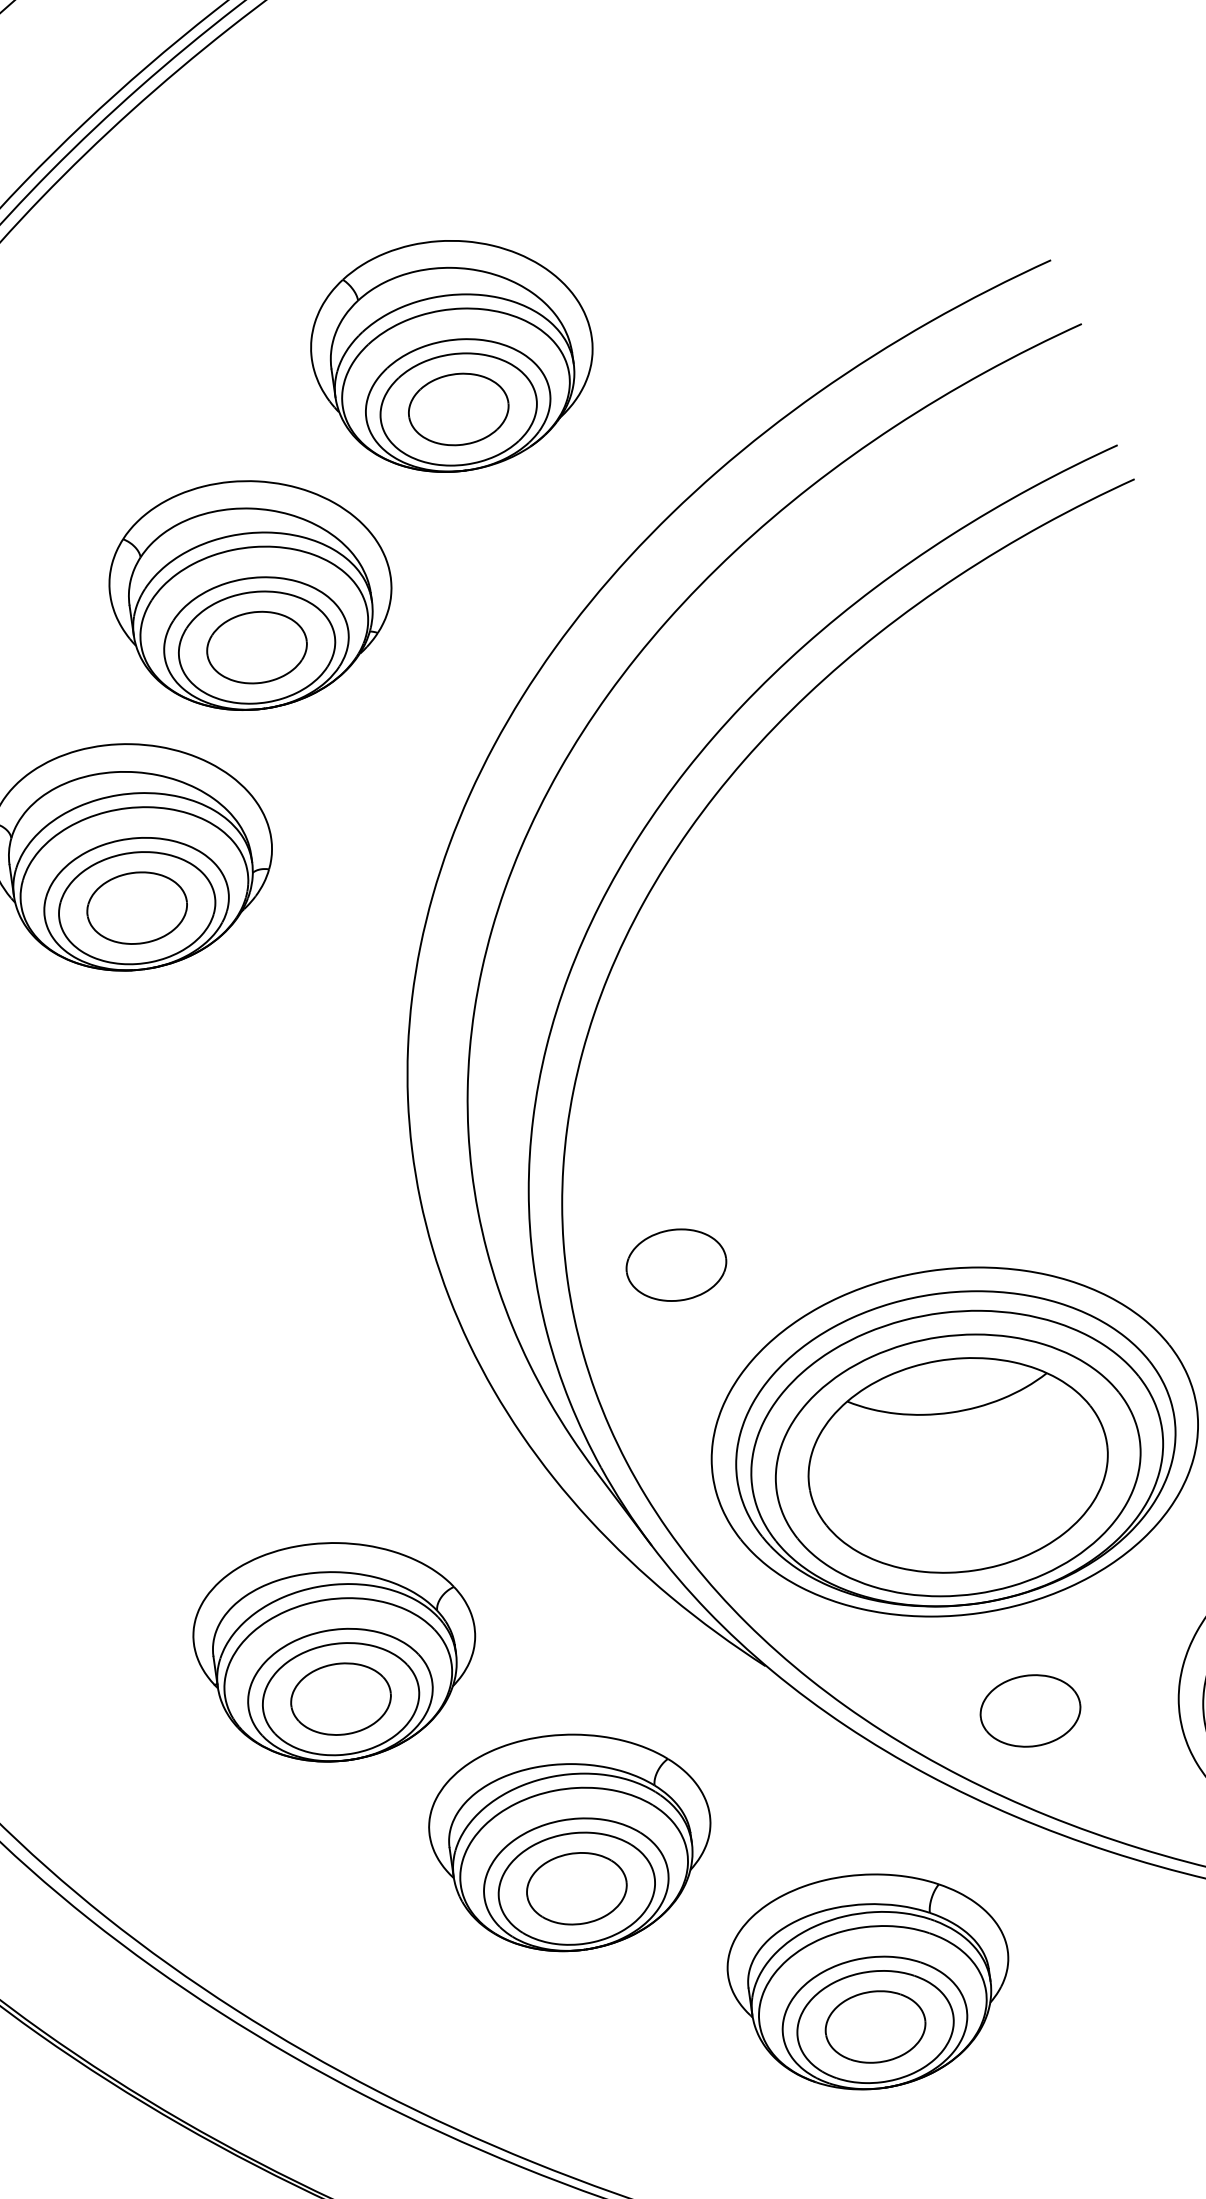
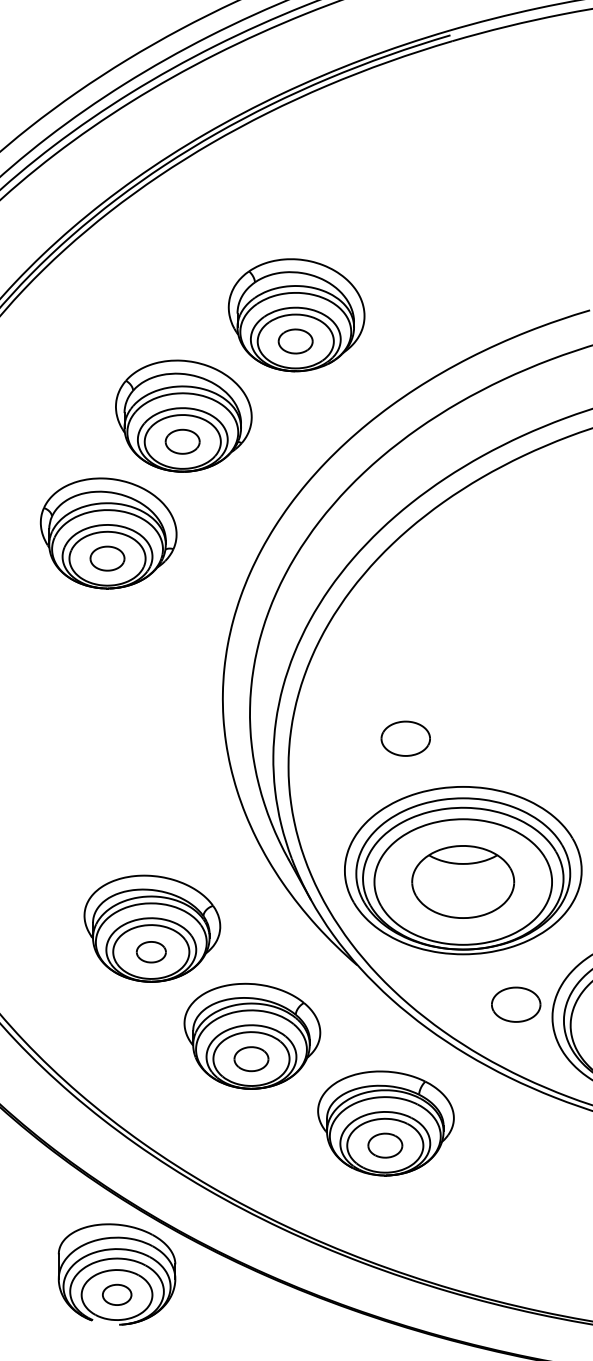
part: (458, 409) -> (295, 341), size x0.7
part: (256, 646) -> (182, 441), size x0.7
part: (137, 907) -> (107, 558), size x0.7
part: (675, 1264) -> (405, 738), moved
part: (956, 1464) -> (462, 881), size x0.7
part: (341, 1700) -> (151, 952), size x0.6
part: (1031, 1710) -> (516, 1004), moved
part: (577, 1889) -> (251, 1059), size x0.7
part: (875, 2026) -> (385, 1145), size x0.7

